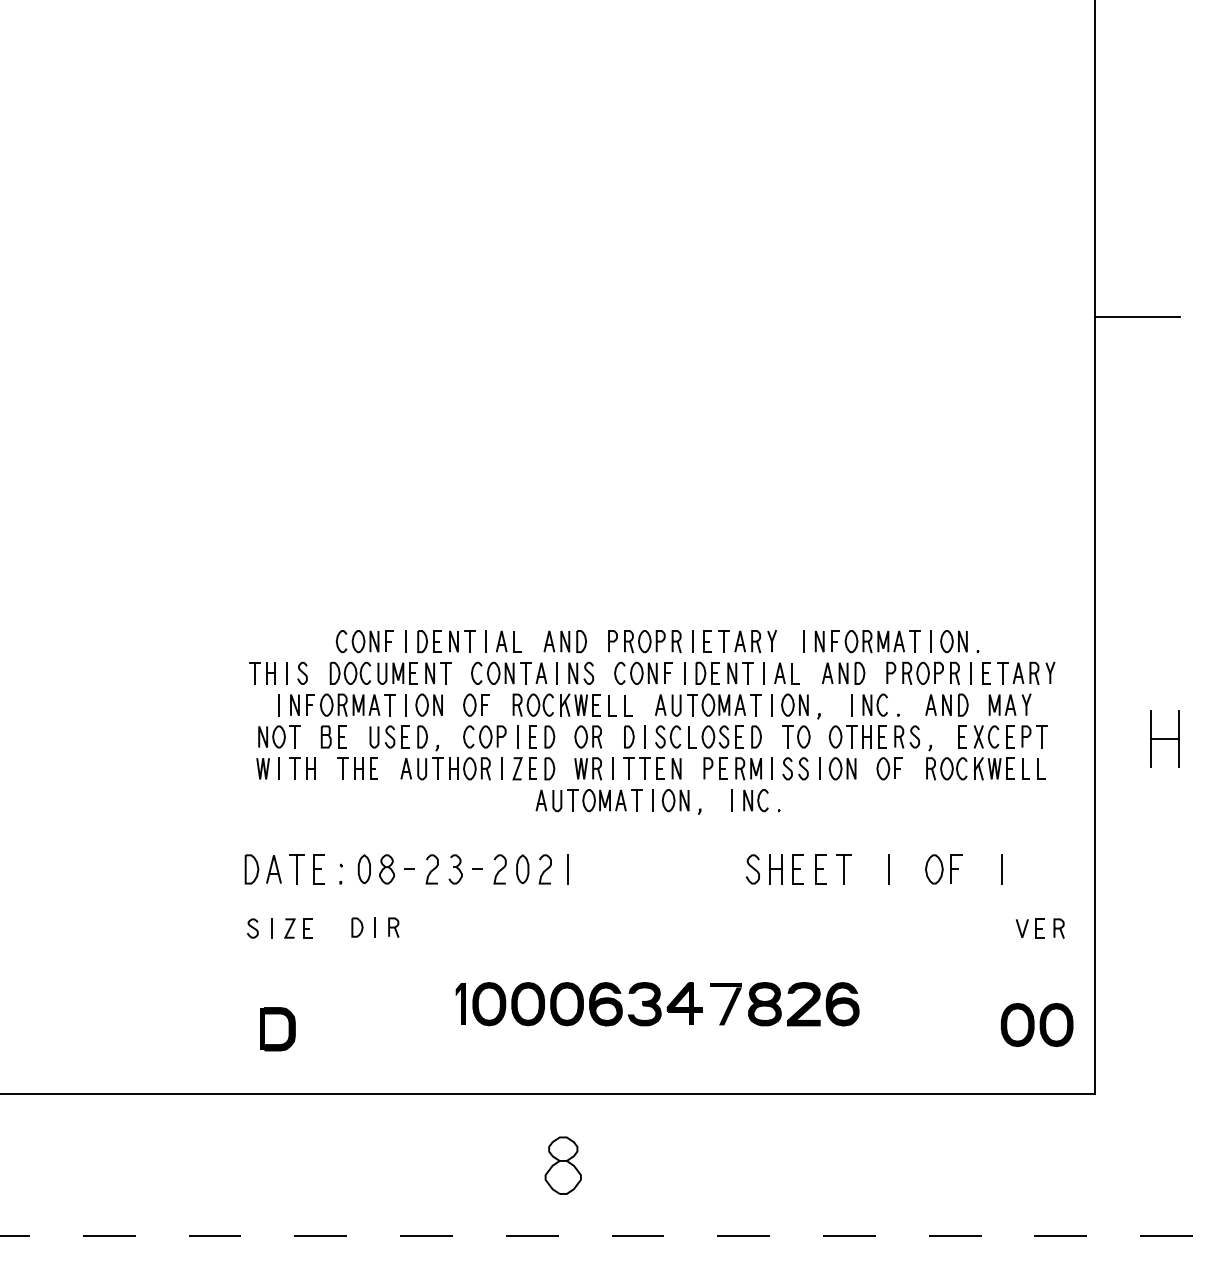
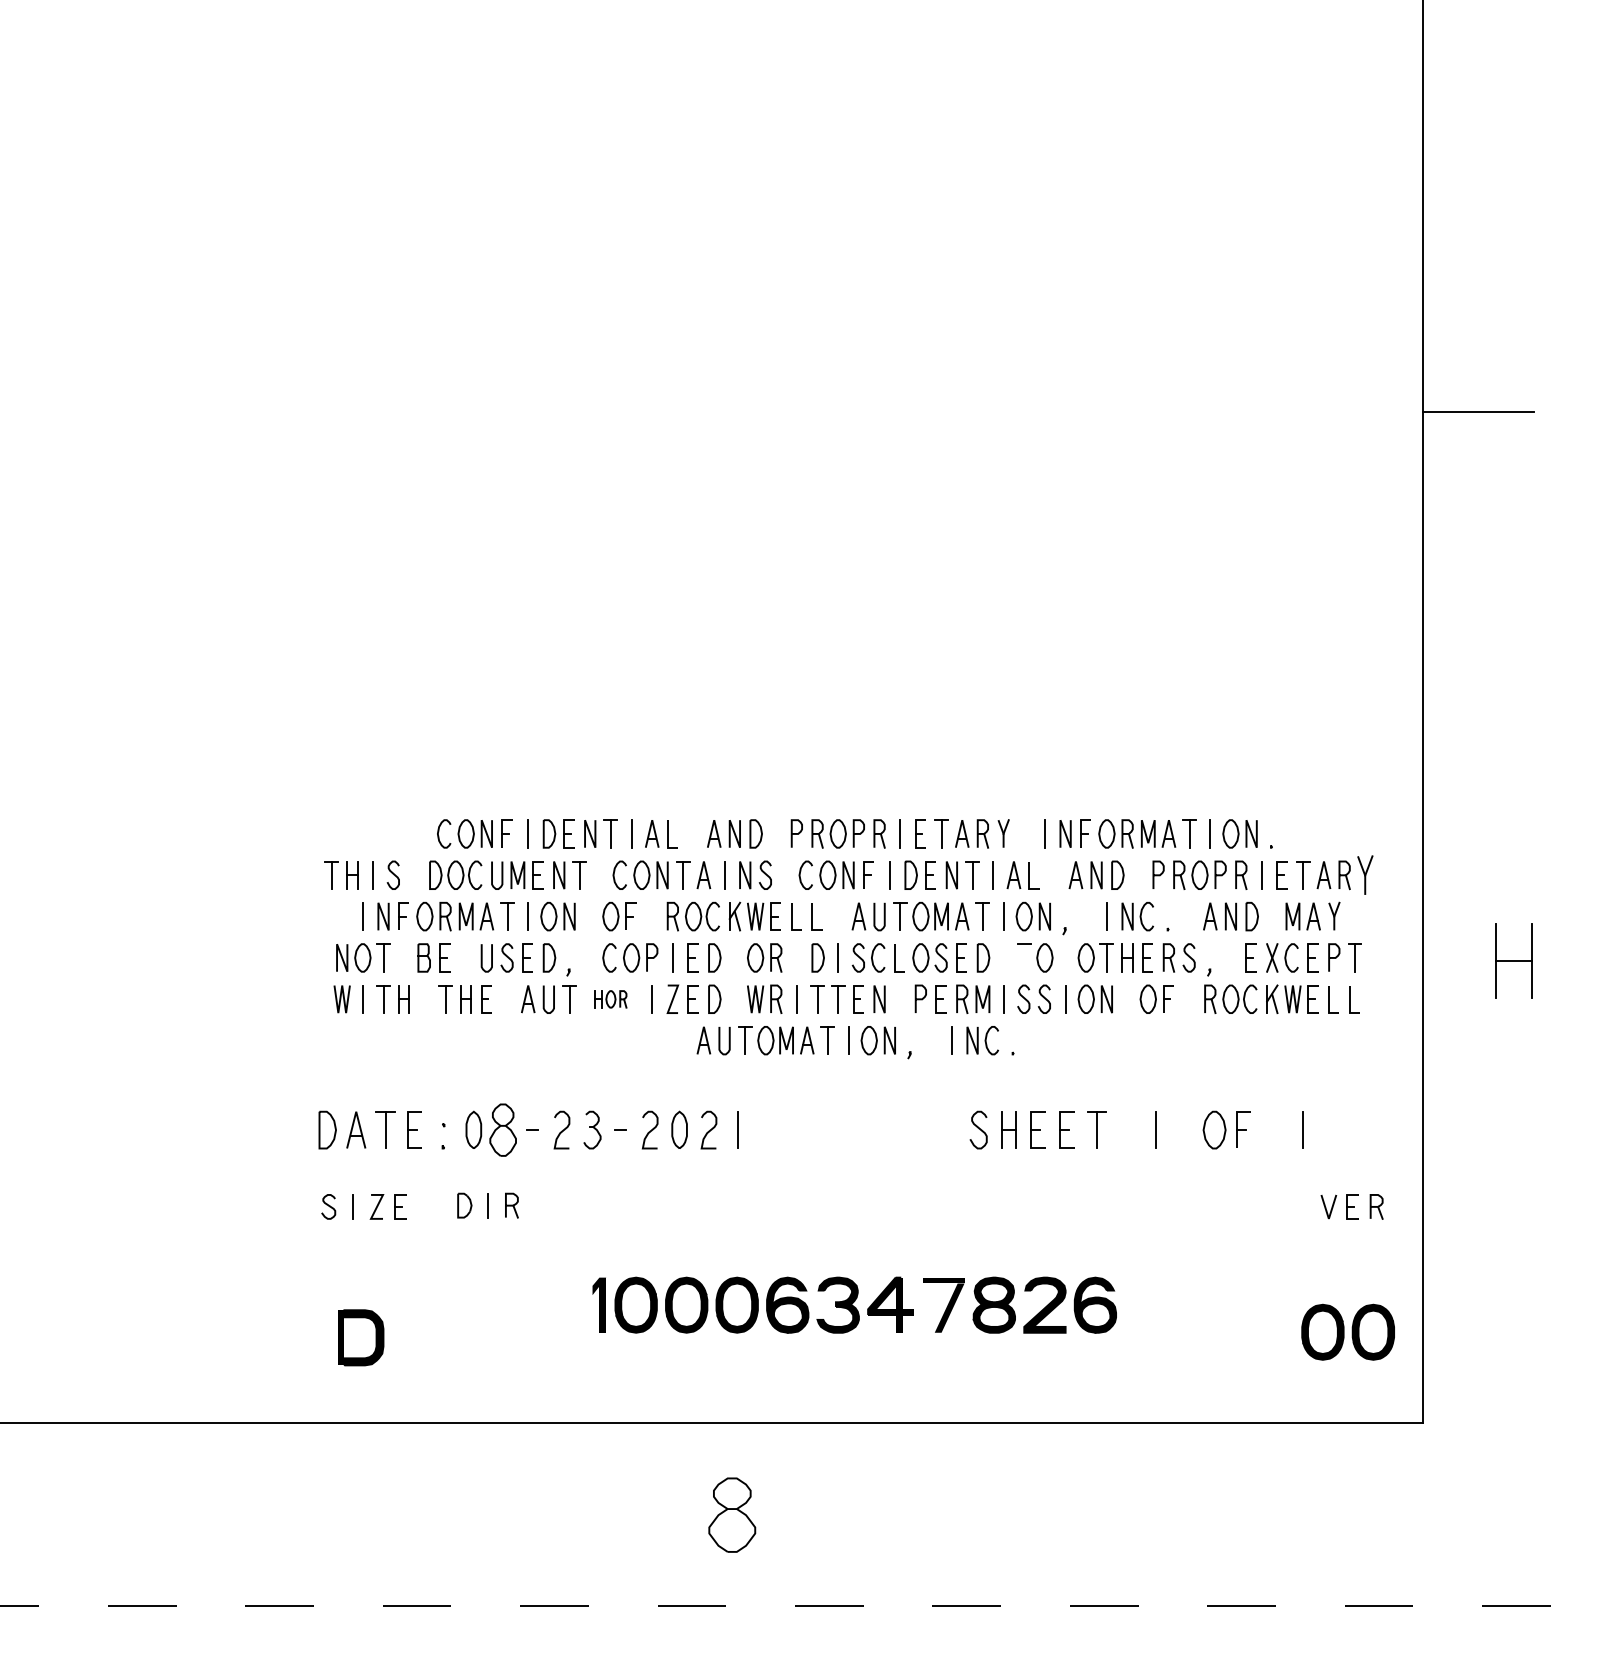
part: (1050, 672) -> (1365, 874), size x1.4
line: (788, 736) -> (1024, 957), removed
part: (469, 768) -> (610, 999), size x0.6
part: (387, 868) -> (503, 1129), size x1.4

